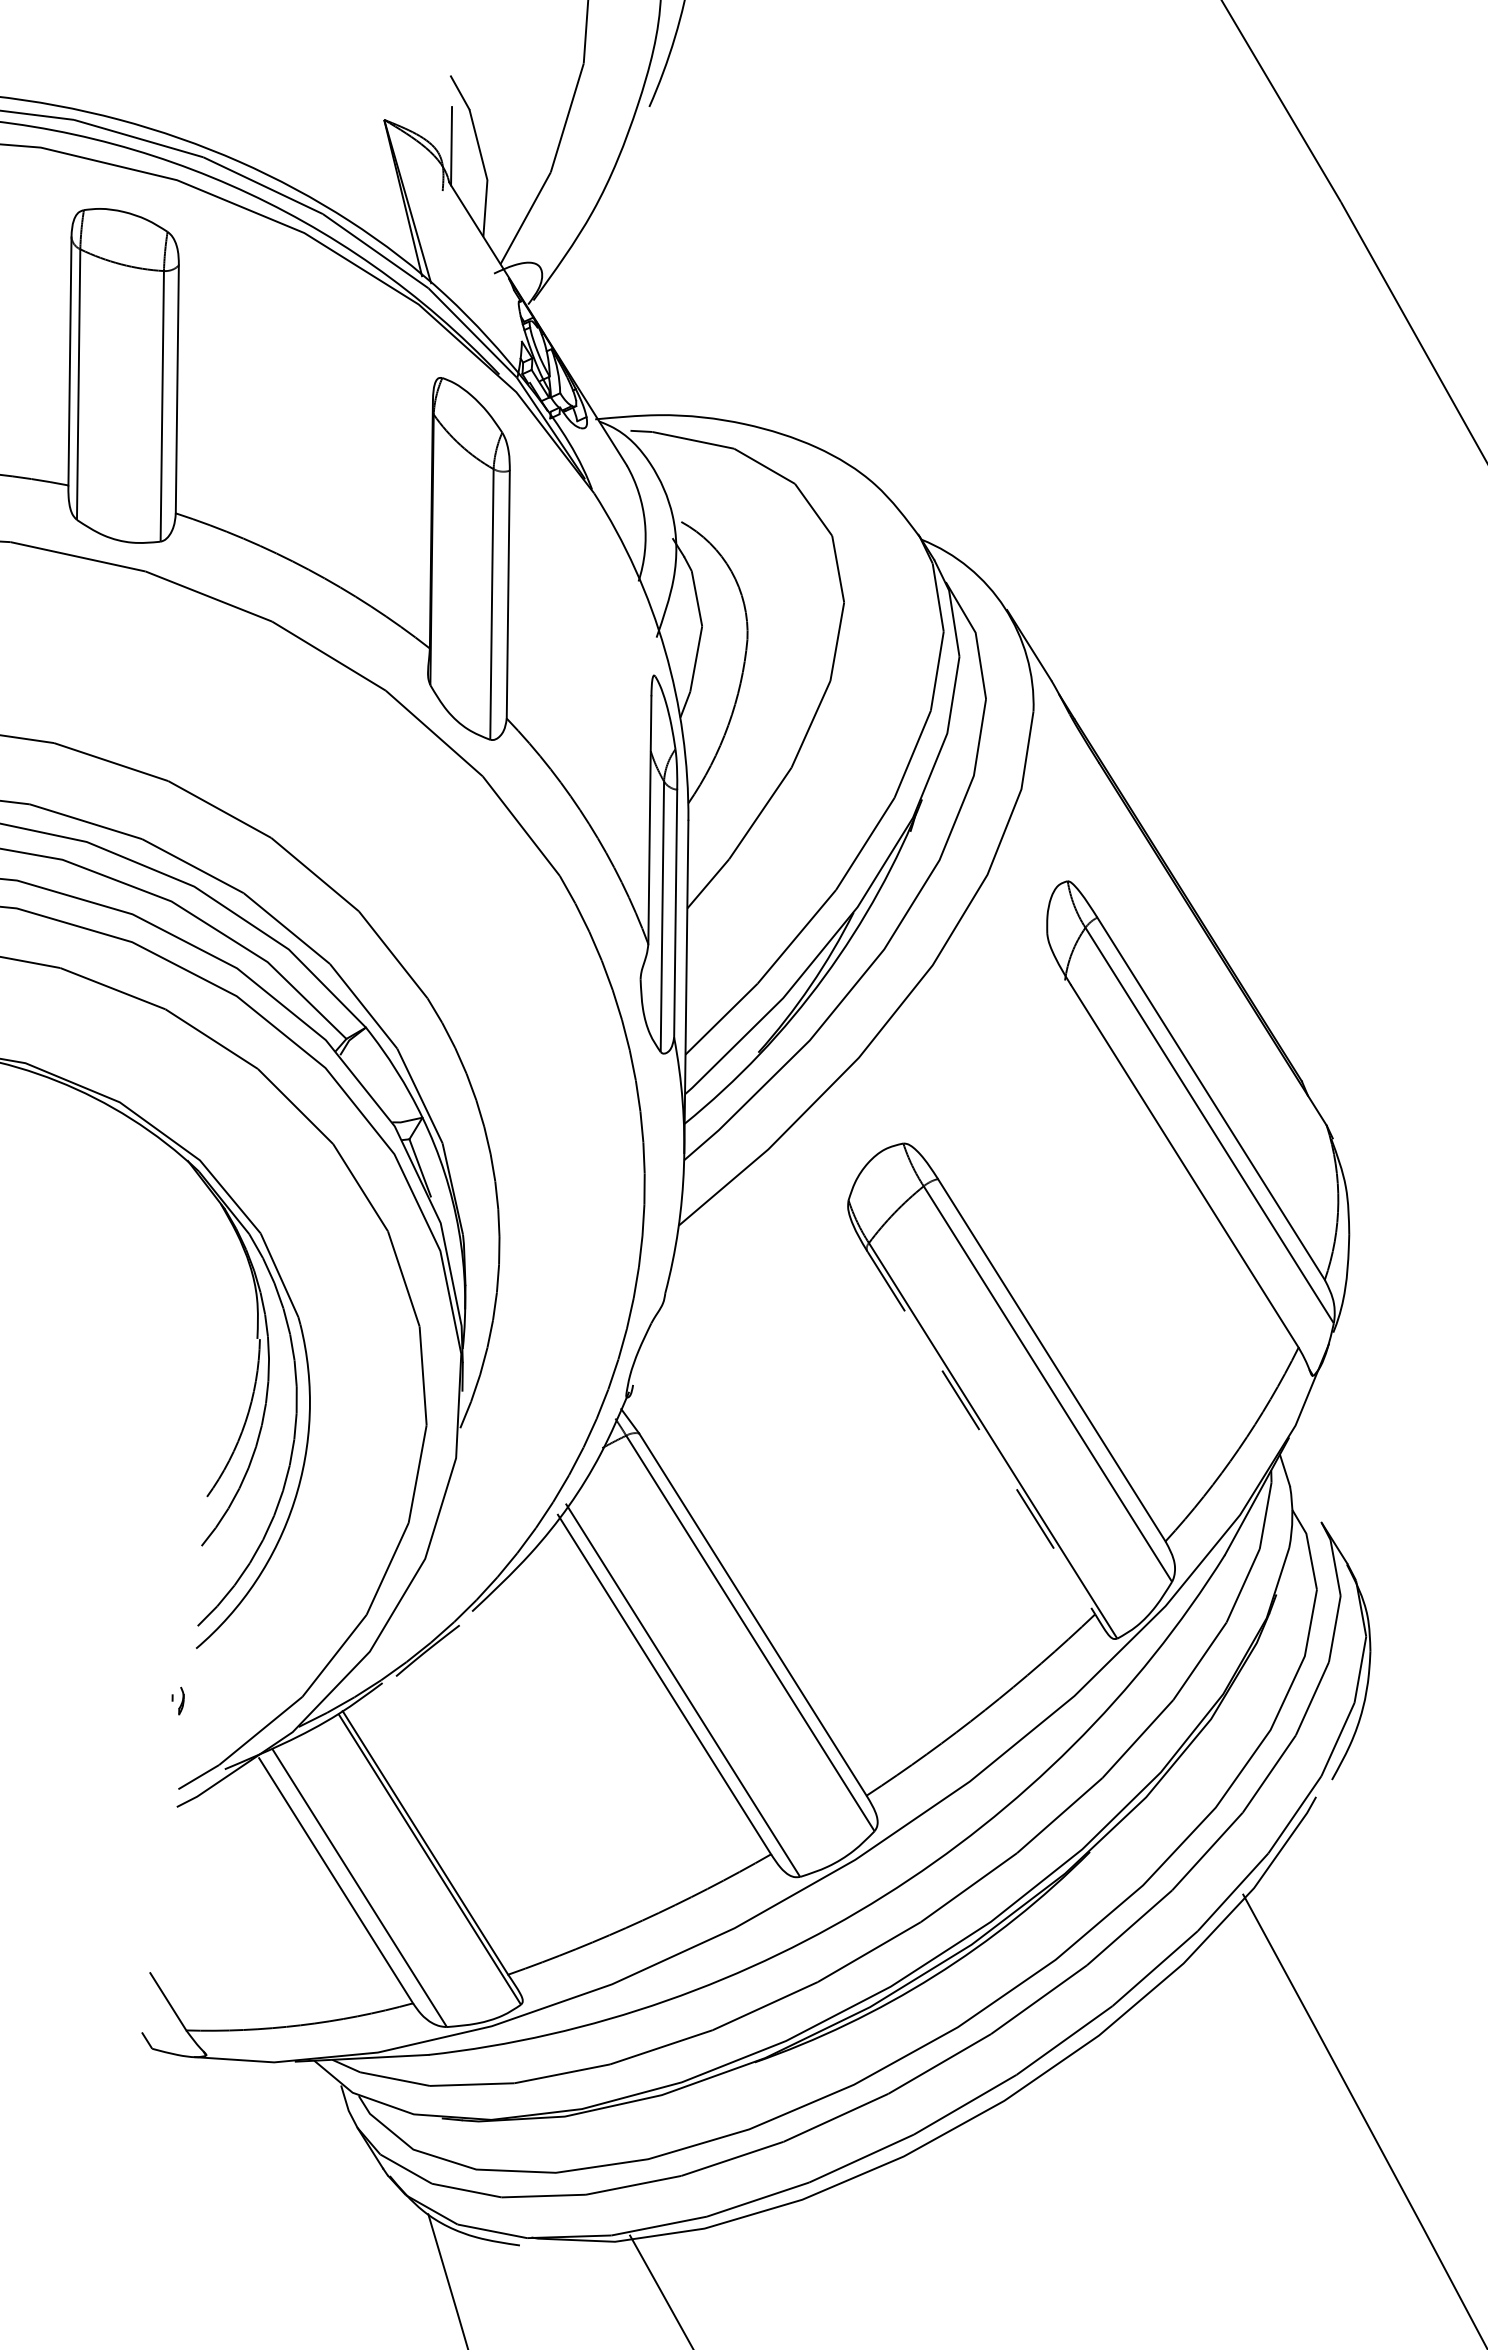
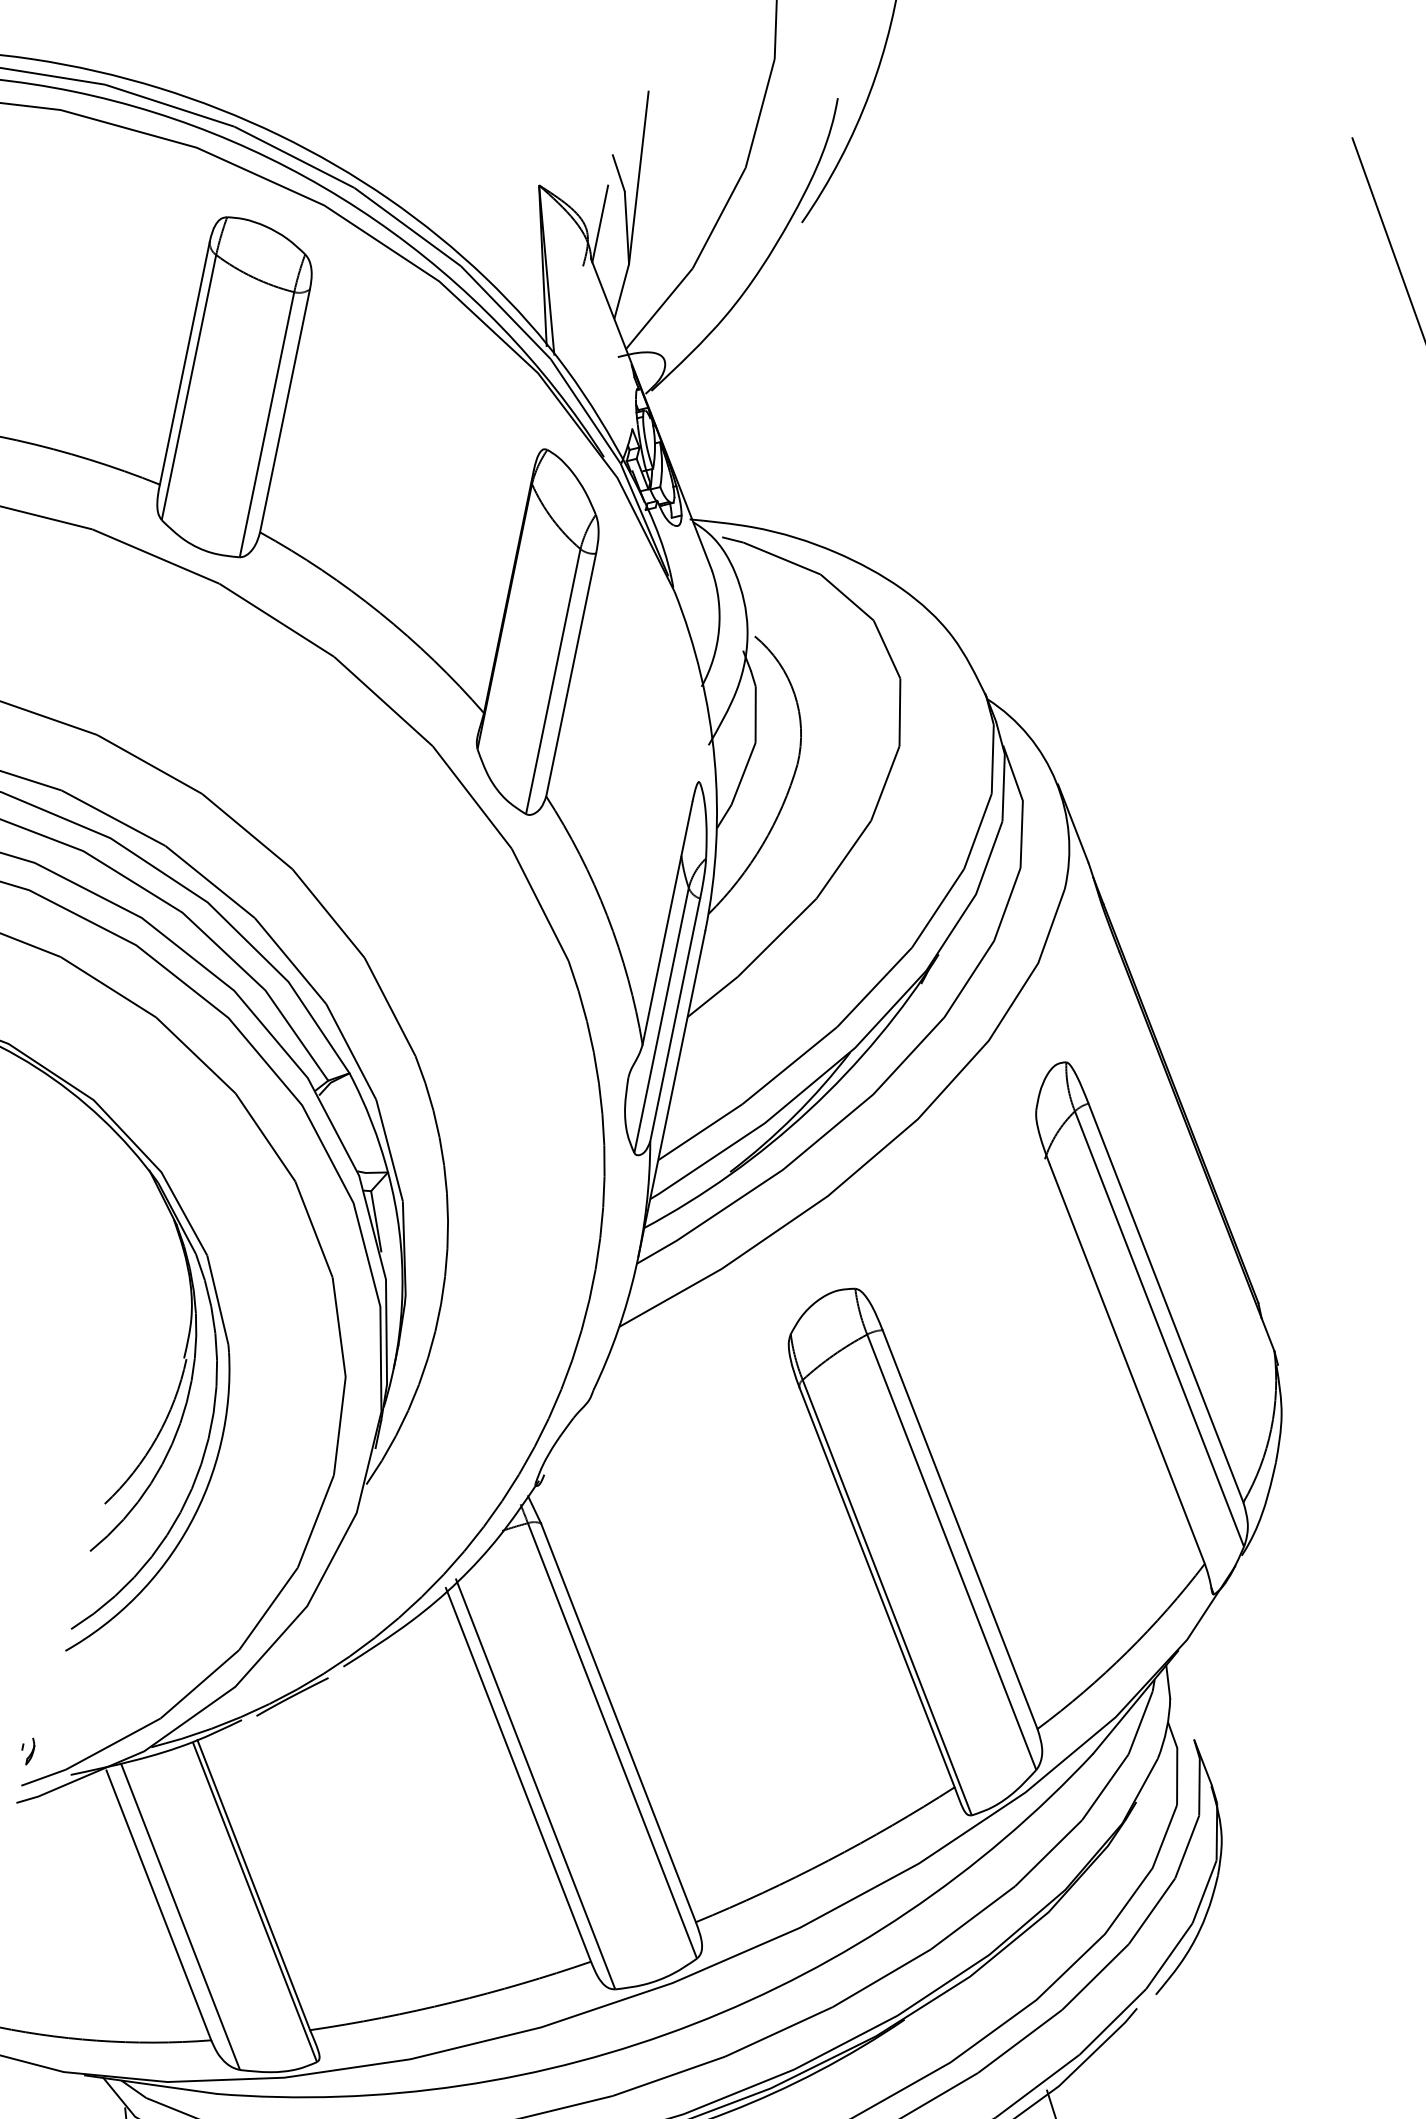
line: (480, 93) -> (638, 177), added
line: (981, 1433) -> (877, 1588), dashed -> solid
part: (177, 1700) -> (27, 1750), moved

